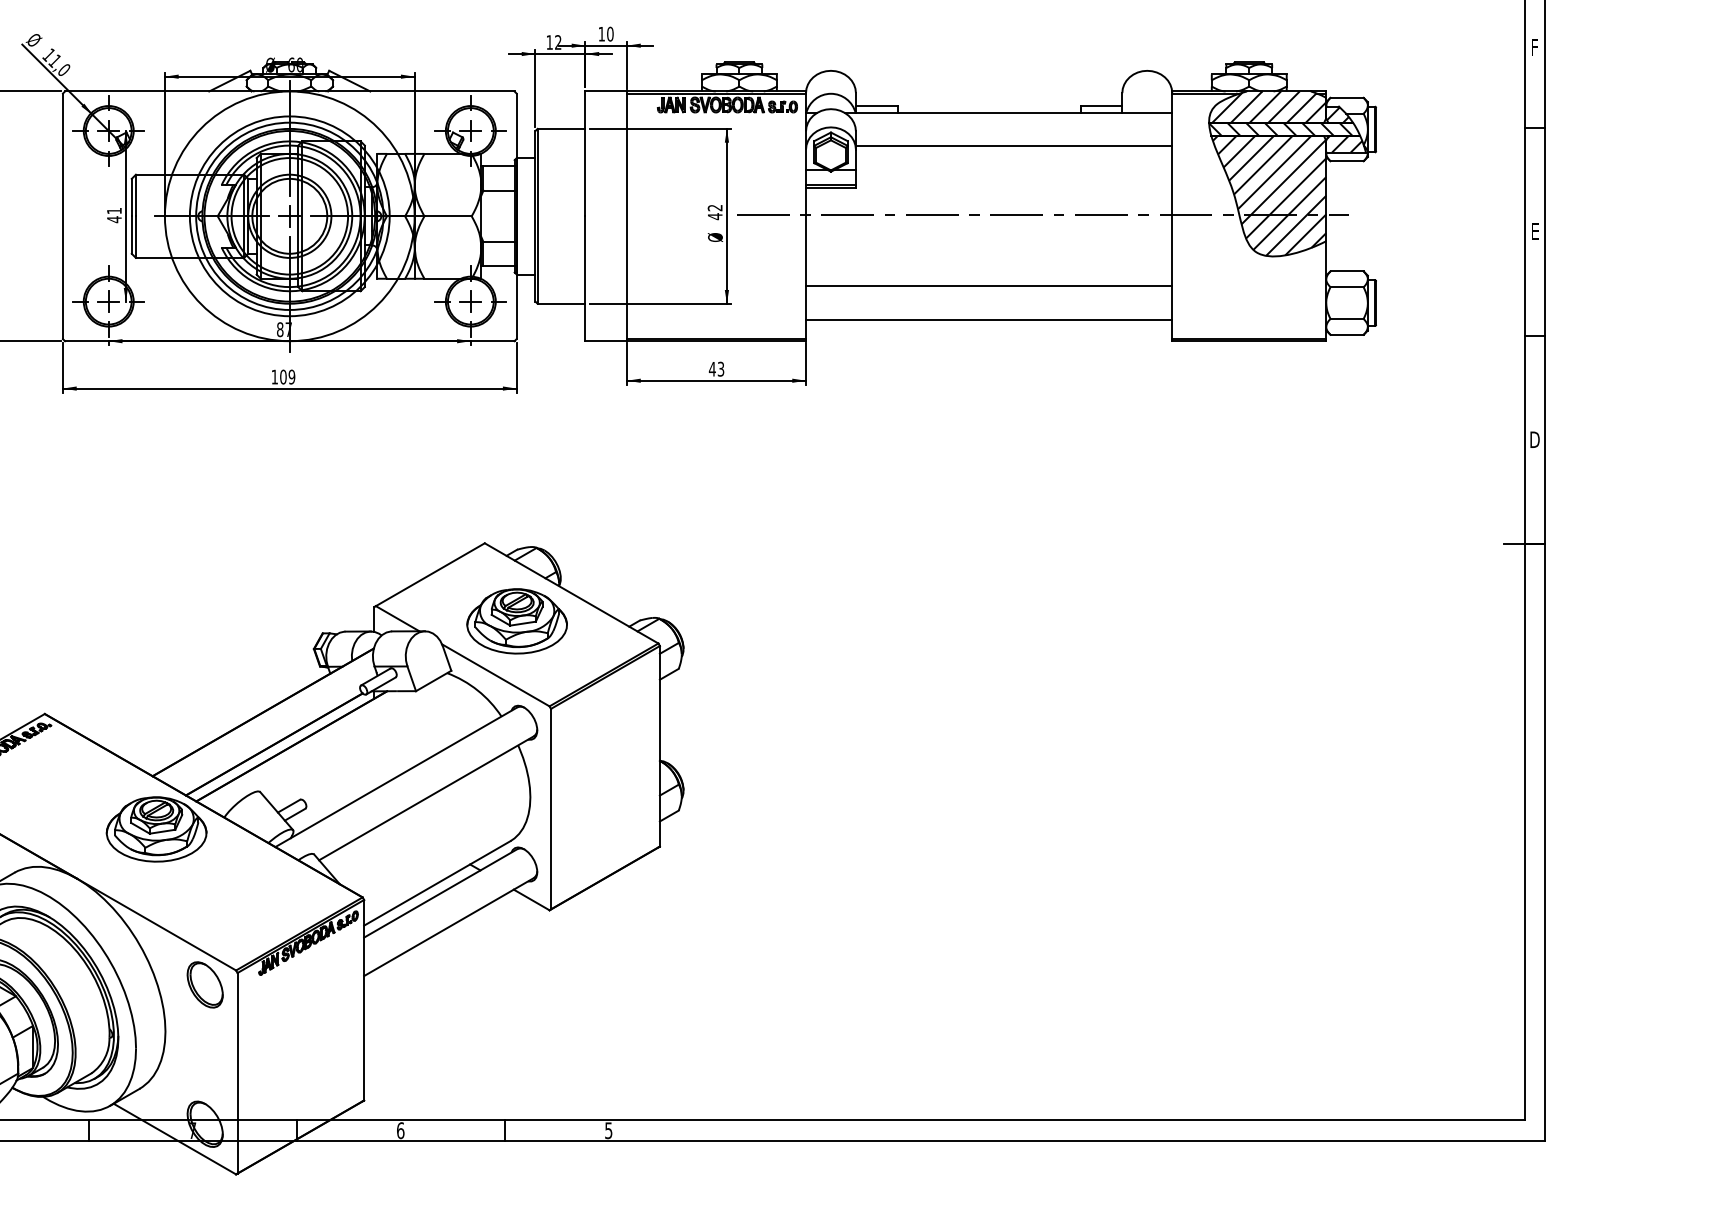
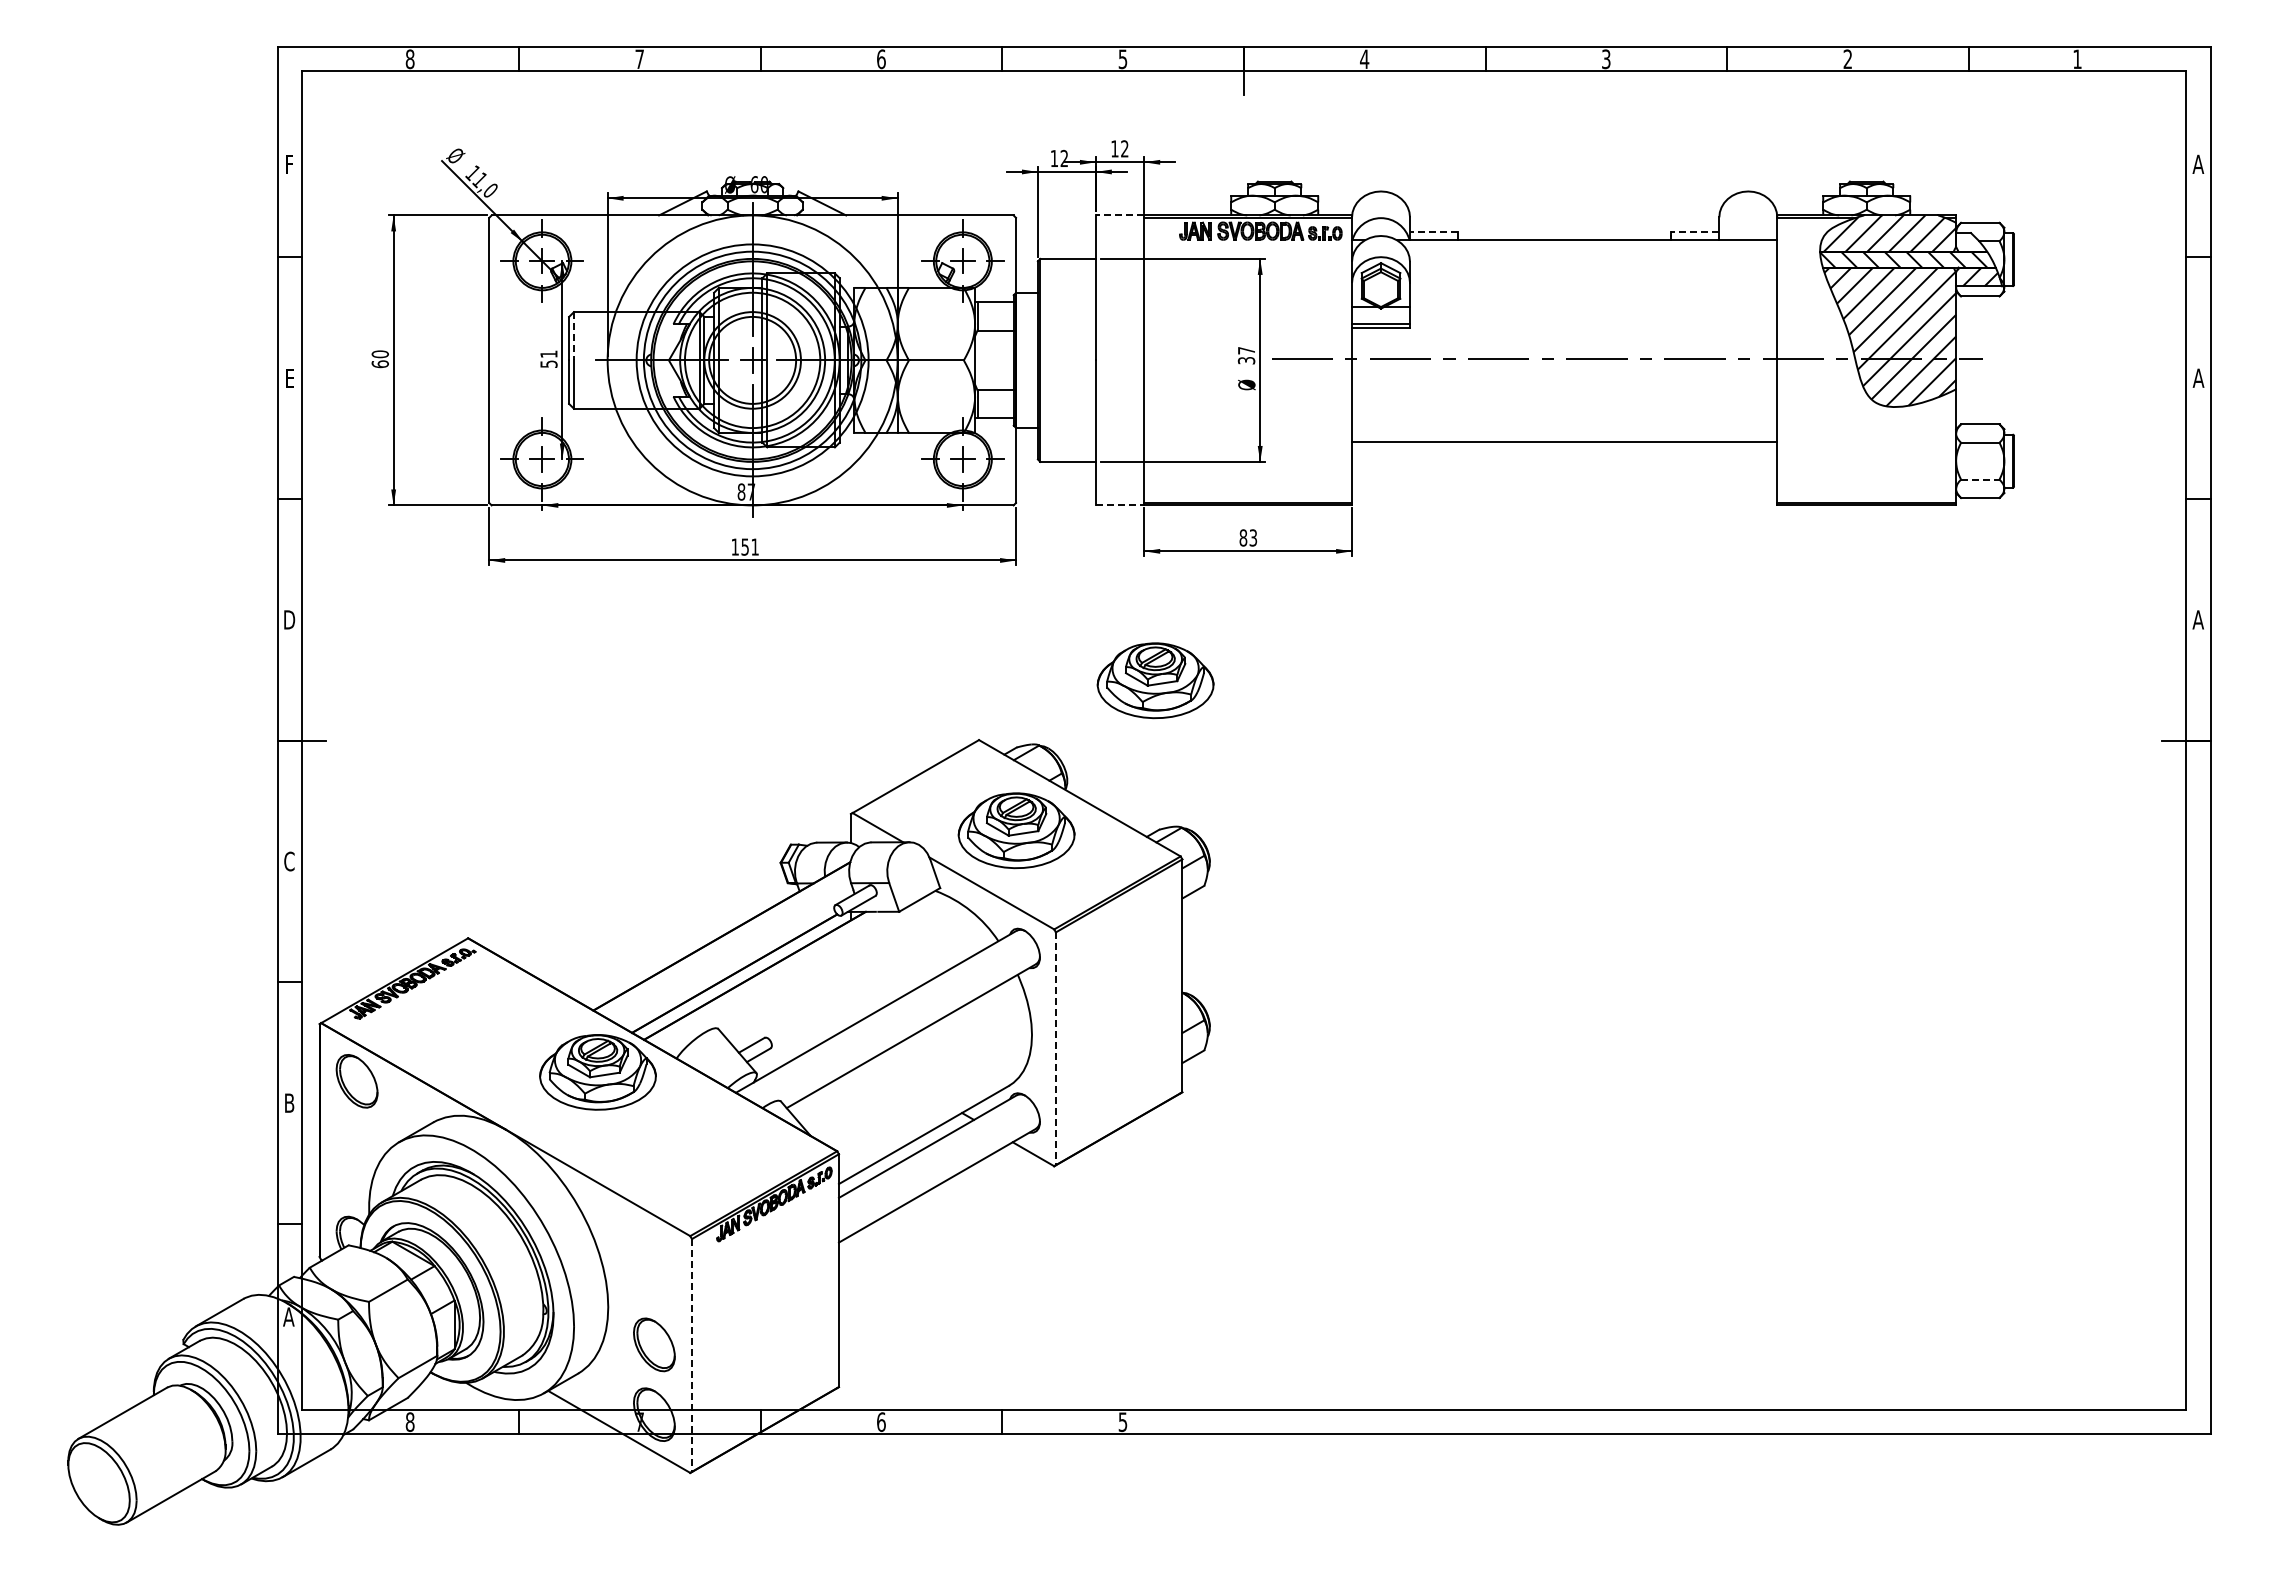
text: (610, 33) -> (1124, 148), 10 -> 12
text: (1534, 46) -> (2198, 163), F -> A
line: (605, 91) -> (1119, 215), solid -> dashed
line: (876, 106) -> (1433, 232), solid -> dashed
line: (1100, 106) -> (1694, 232), solid -> dashed
hatch: (1337, 114) -> (1969, 242), removed
line: (1013, 145) -> (1593, 278), removed
line: (135, 195) -> (573, 336), solid -> dashed
text: (715, 212) -> (1246, 355), 42 -> 37
text: (114, 219) -> (548, 364), 41 -> 51
text: (1534, 231) -> (2198, 377), E -> A
line: (1347, 318) -> (1980, 479), solid -> dashed
line: (988, 319) -> (1564, 480), removed
line: (606, 341) -> (1120, 505), solid -> dashed
text: (712, 368) -> (1243, 537), 43 -> 83
text: (287, 376) -> (749, 546), 109 -> 151
text: (1534, 439) -> (2197, 619), D -> A
part: (636, 491) -> (1155, 680), added
line: (550, 809) -> (1055, 1049), solid -> dashed
part: (205, 984) -> (654, 1344), moved
line: (237, 1074) -> (691, 1356), solid -> dashed

